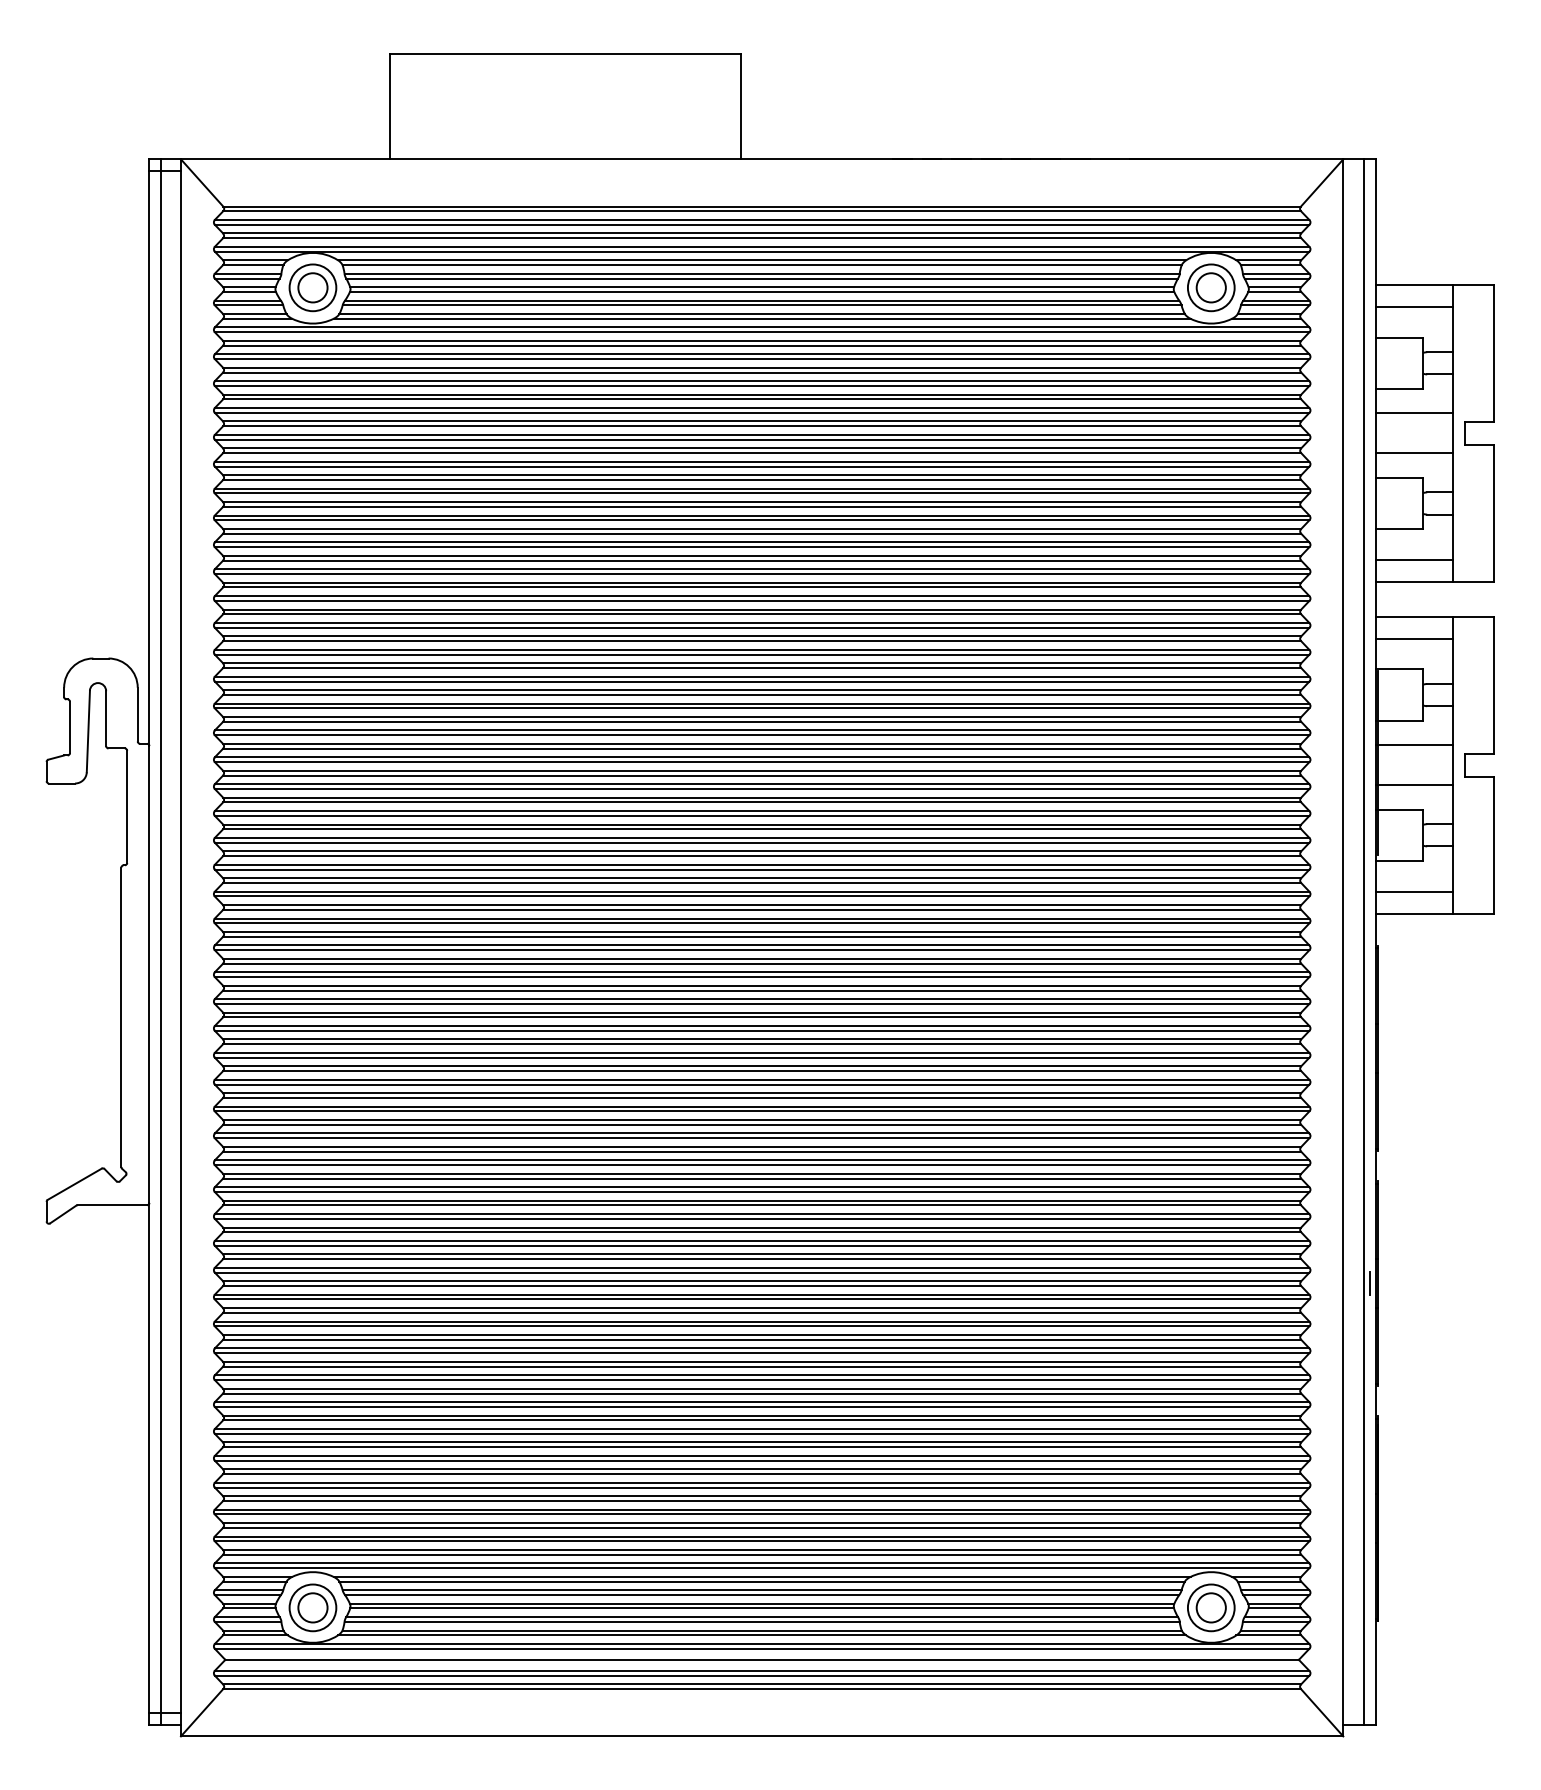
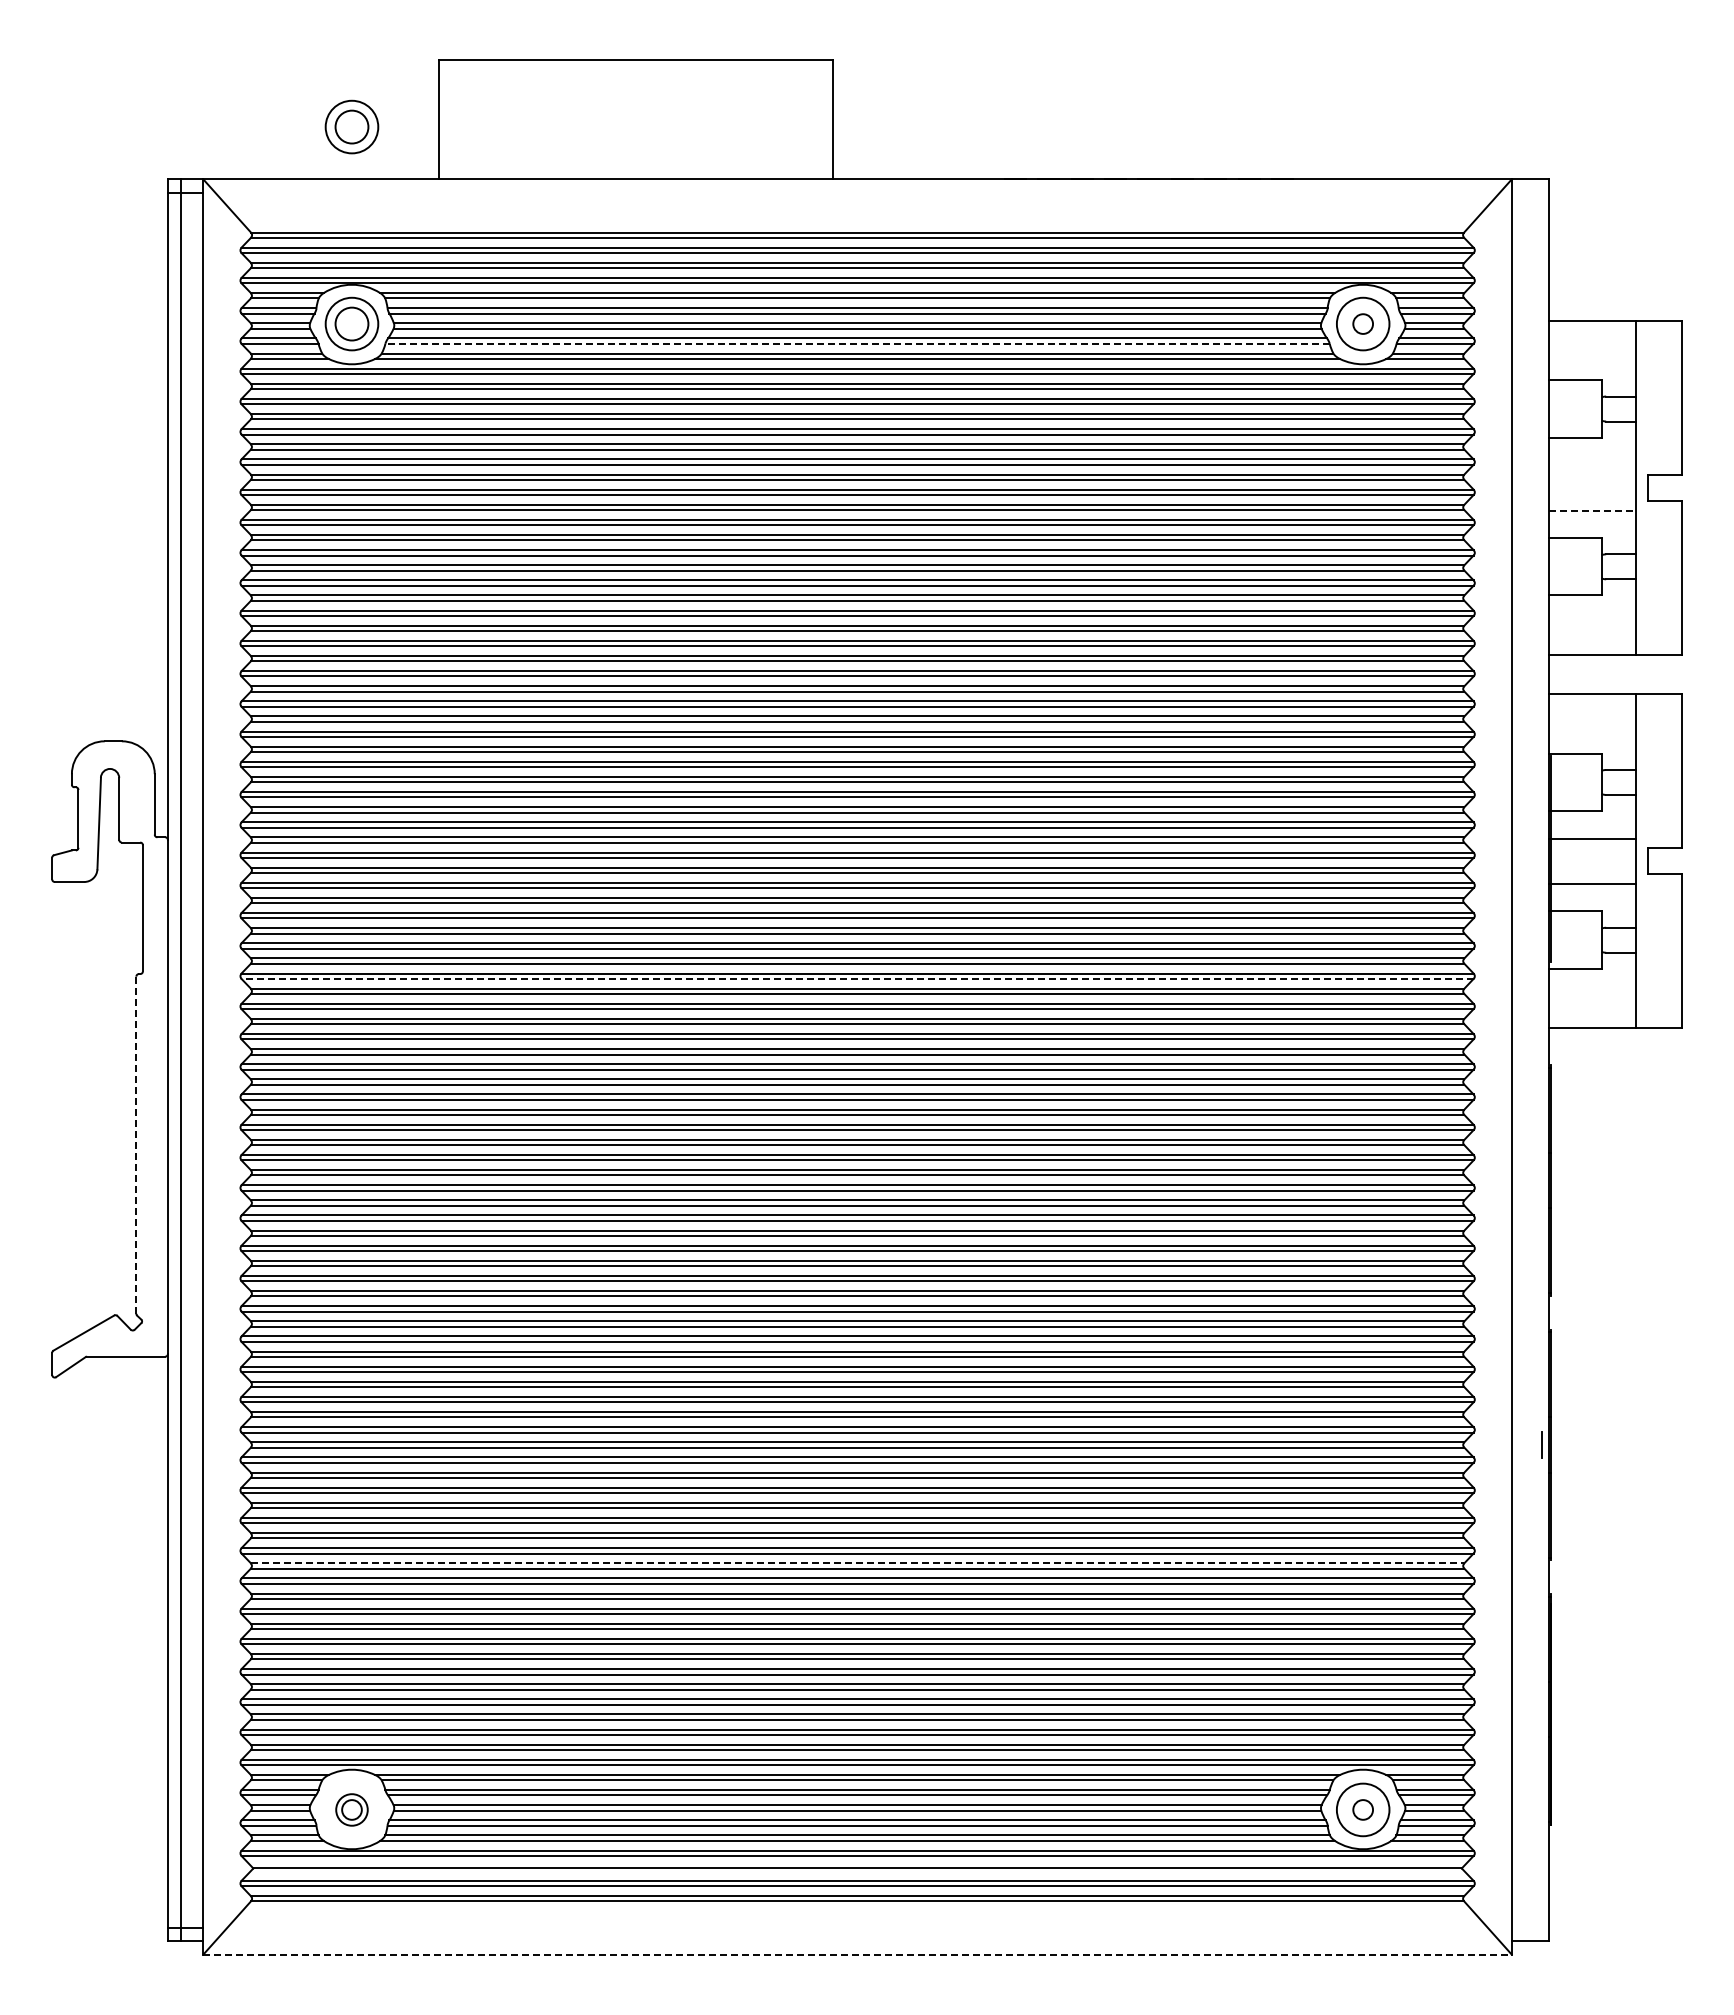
part: (312, 112) -> (351, 126), added
circle: (1210, 287) -> (1362, 323), size x0.6
line: (762, 305) -> (857, 343), solid -> dashed
line: (1414, 306) -> (1591, 345), removed
line: (1414, 413) -> (1591, 465), removed
line: (1415, 453) -> (1592, 510), solid -> dashed
line: (1414, 560) -> (1591, 630), removed
line: (1414, 638) -> (1591, 718), removed
line: (762, 869) -> (857, 978), solid -> dashed
line: (1414, 891) -> (1591, 1003), removed
line: (1364, 942) -> (1535, 1060), removed
line: (121, 1017) -> (136, 1145), solid -> dashed
line: (762, 1388) -> (857, 1563), solid -> dashed
part: (312, 1607) -> (351, 1809), size x0.6
circle: (1210, 1607) -> (1362, 1809), size x0.6
line: (762, 1736) -> (858, 1954), solid -> dashed

